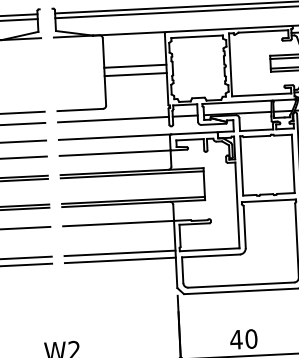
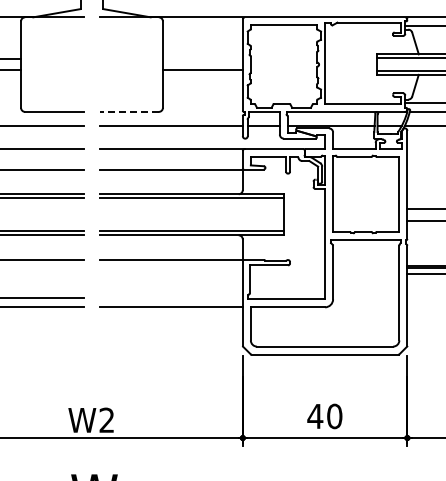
line: (135, 66) -> (202, 59), removed
line: (80, 109) -> (129, 111), solid -> dashed
line: (120, 253) -> (171, 298), removed

